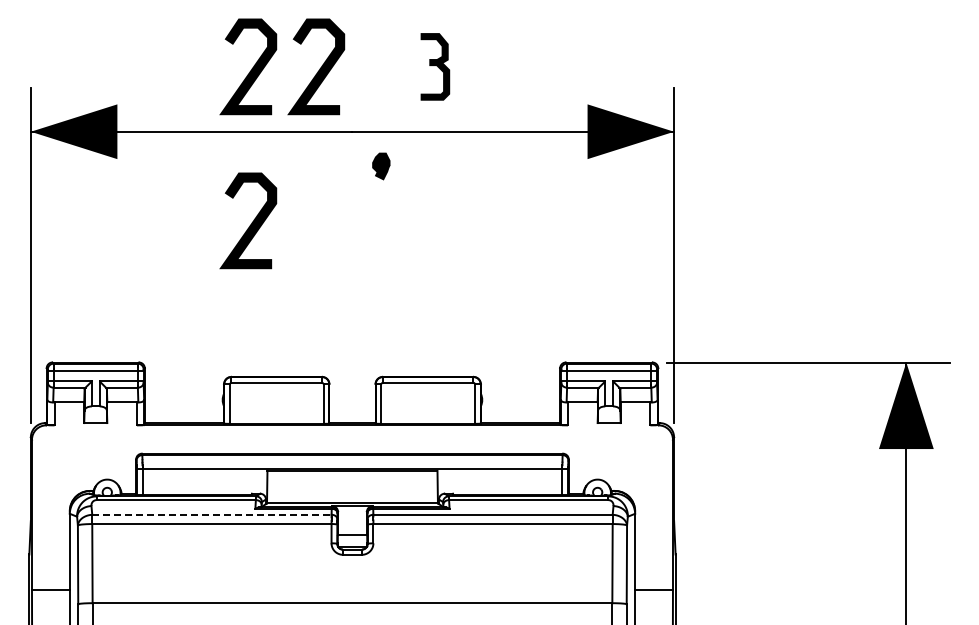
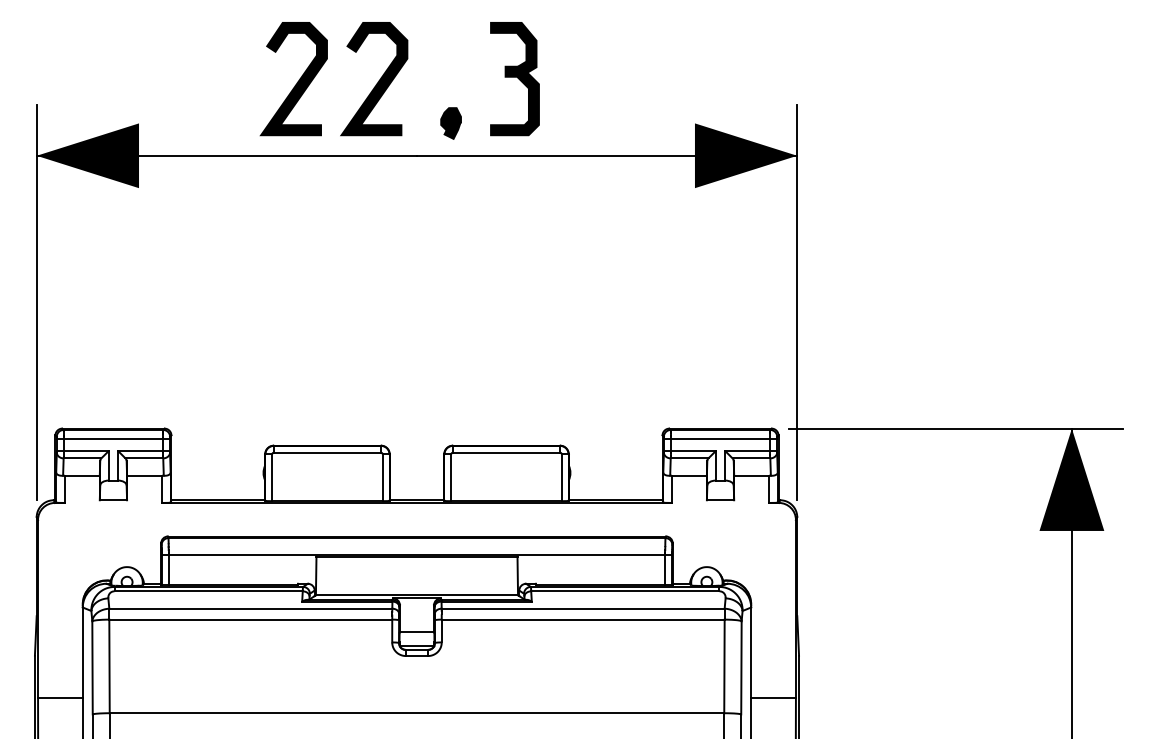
part: (435, 66) -> (515, 78), size x1.43
part: (381, 166) -> (451, 123), moved
curve: (251, 222) -> (297, 263), removed
line: (211, 514) -> (250, 608), dashed -> solid

